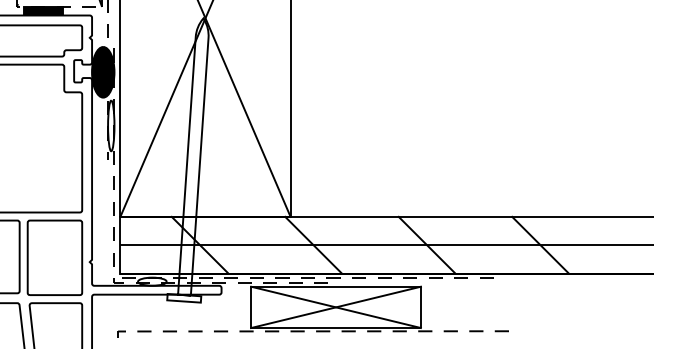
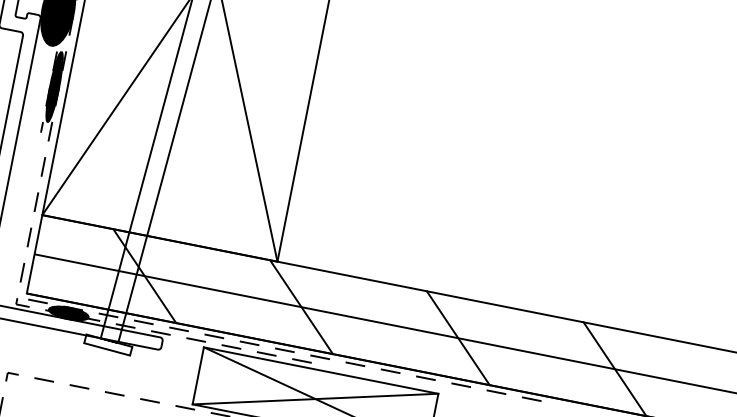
fill: (111, 125) -> (55, 86), added
fill: (152, 281) -> (69, 313), added

